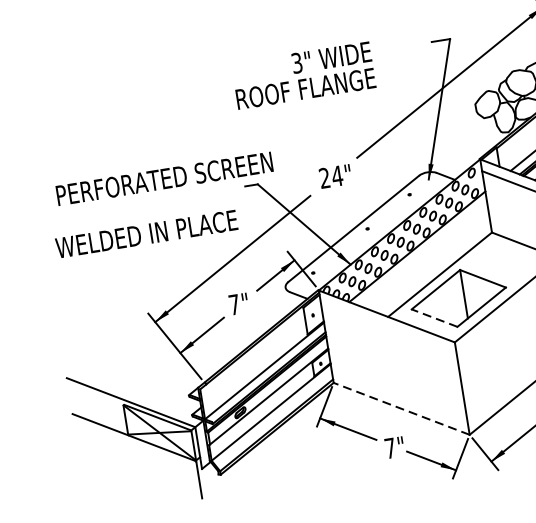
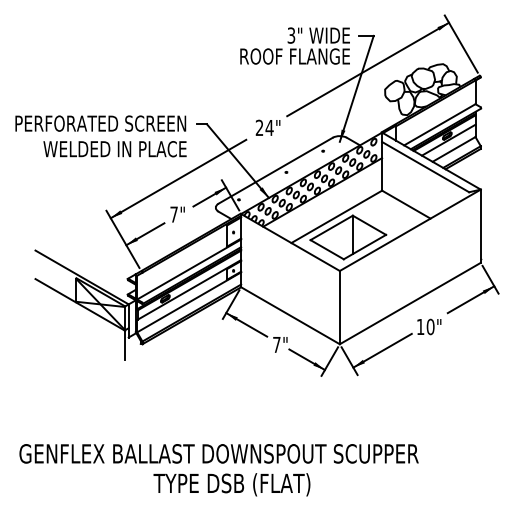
text: (302, 75) -> (294, 45), moved
text: (164, 178) -> (100, 123), moved
line: (433, 318) -> (326, 249), dashed -> solid
line: (401, 408) -> (290, 315), dashed -> solid

